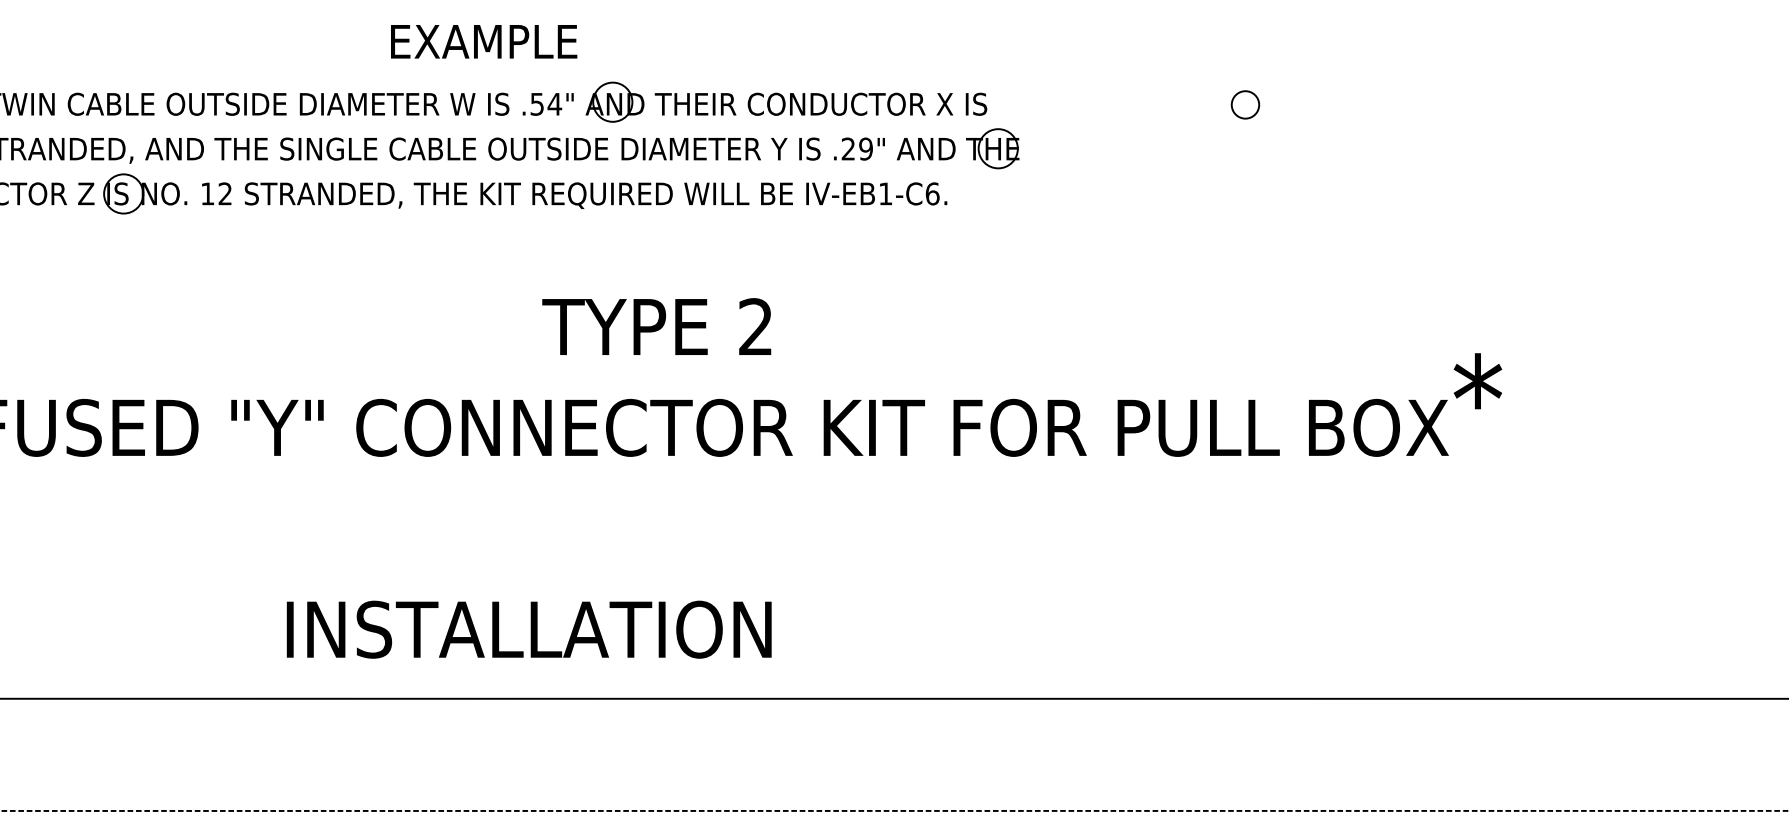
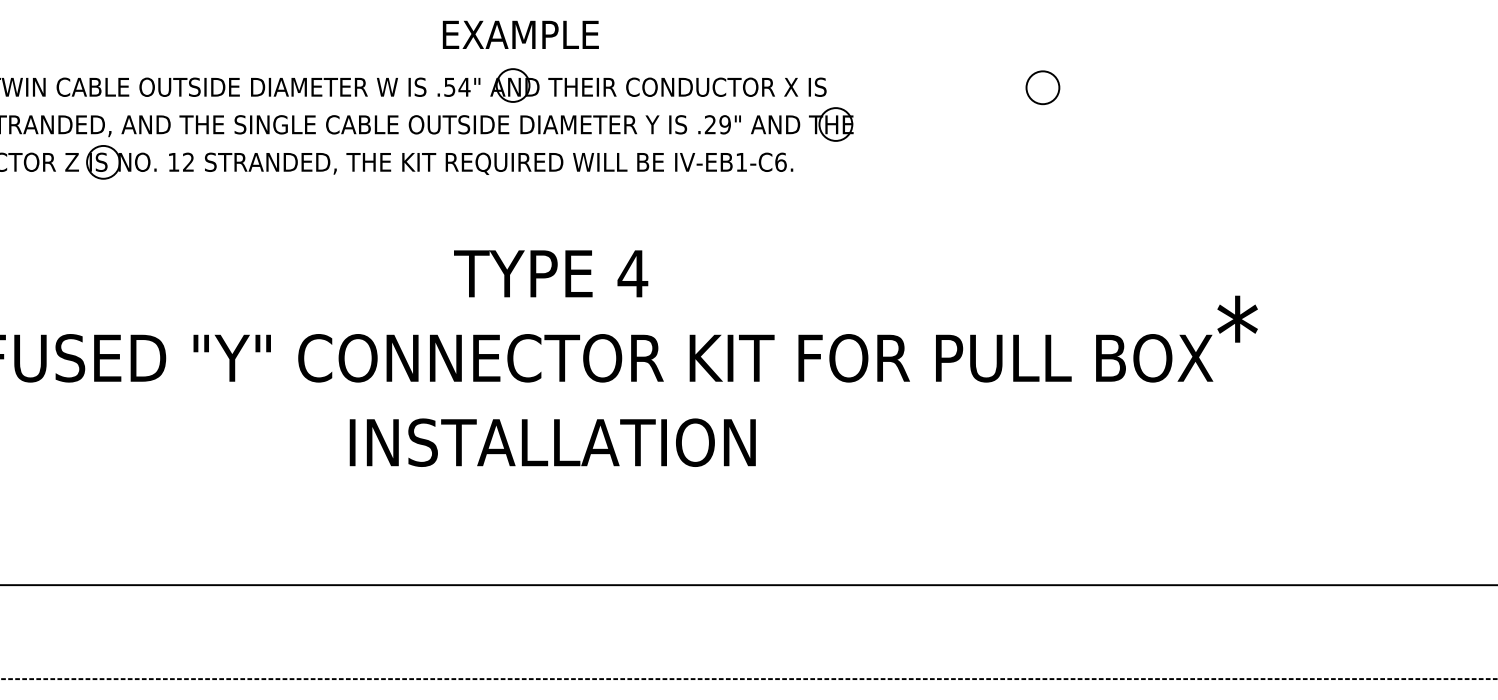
text: (484, 41) -> (521, 34), moved
circle: (1245, 104) -> (1042, 87), size x1.43
text: (755, 326) -> (632, 273), 2 -> 4
text: (528, 629) -> (552, 442), moved

